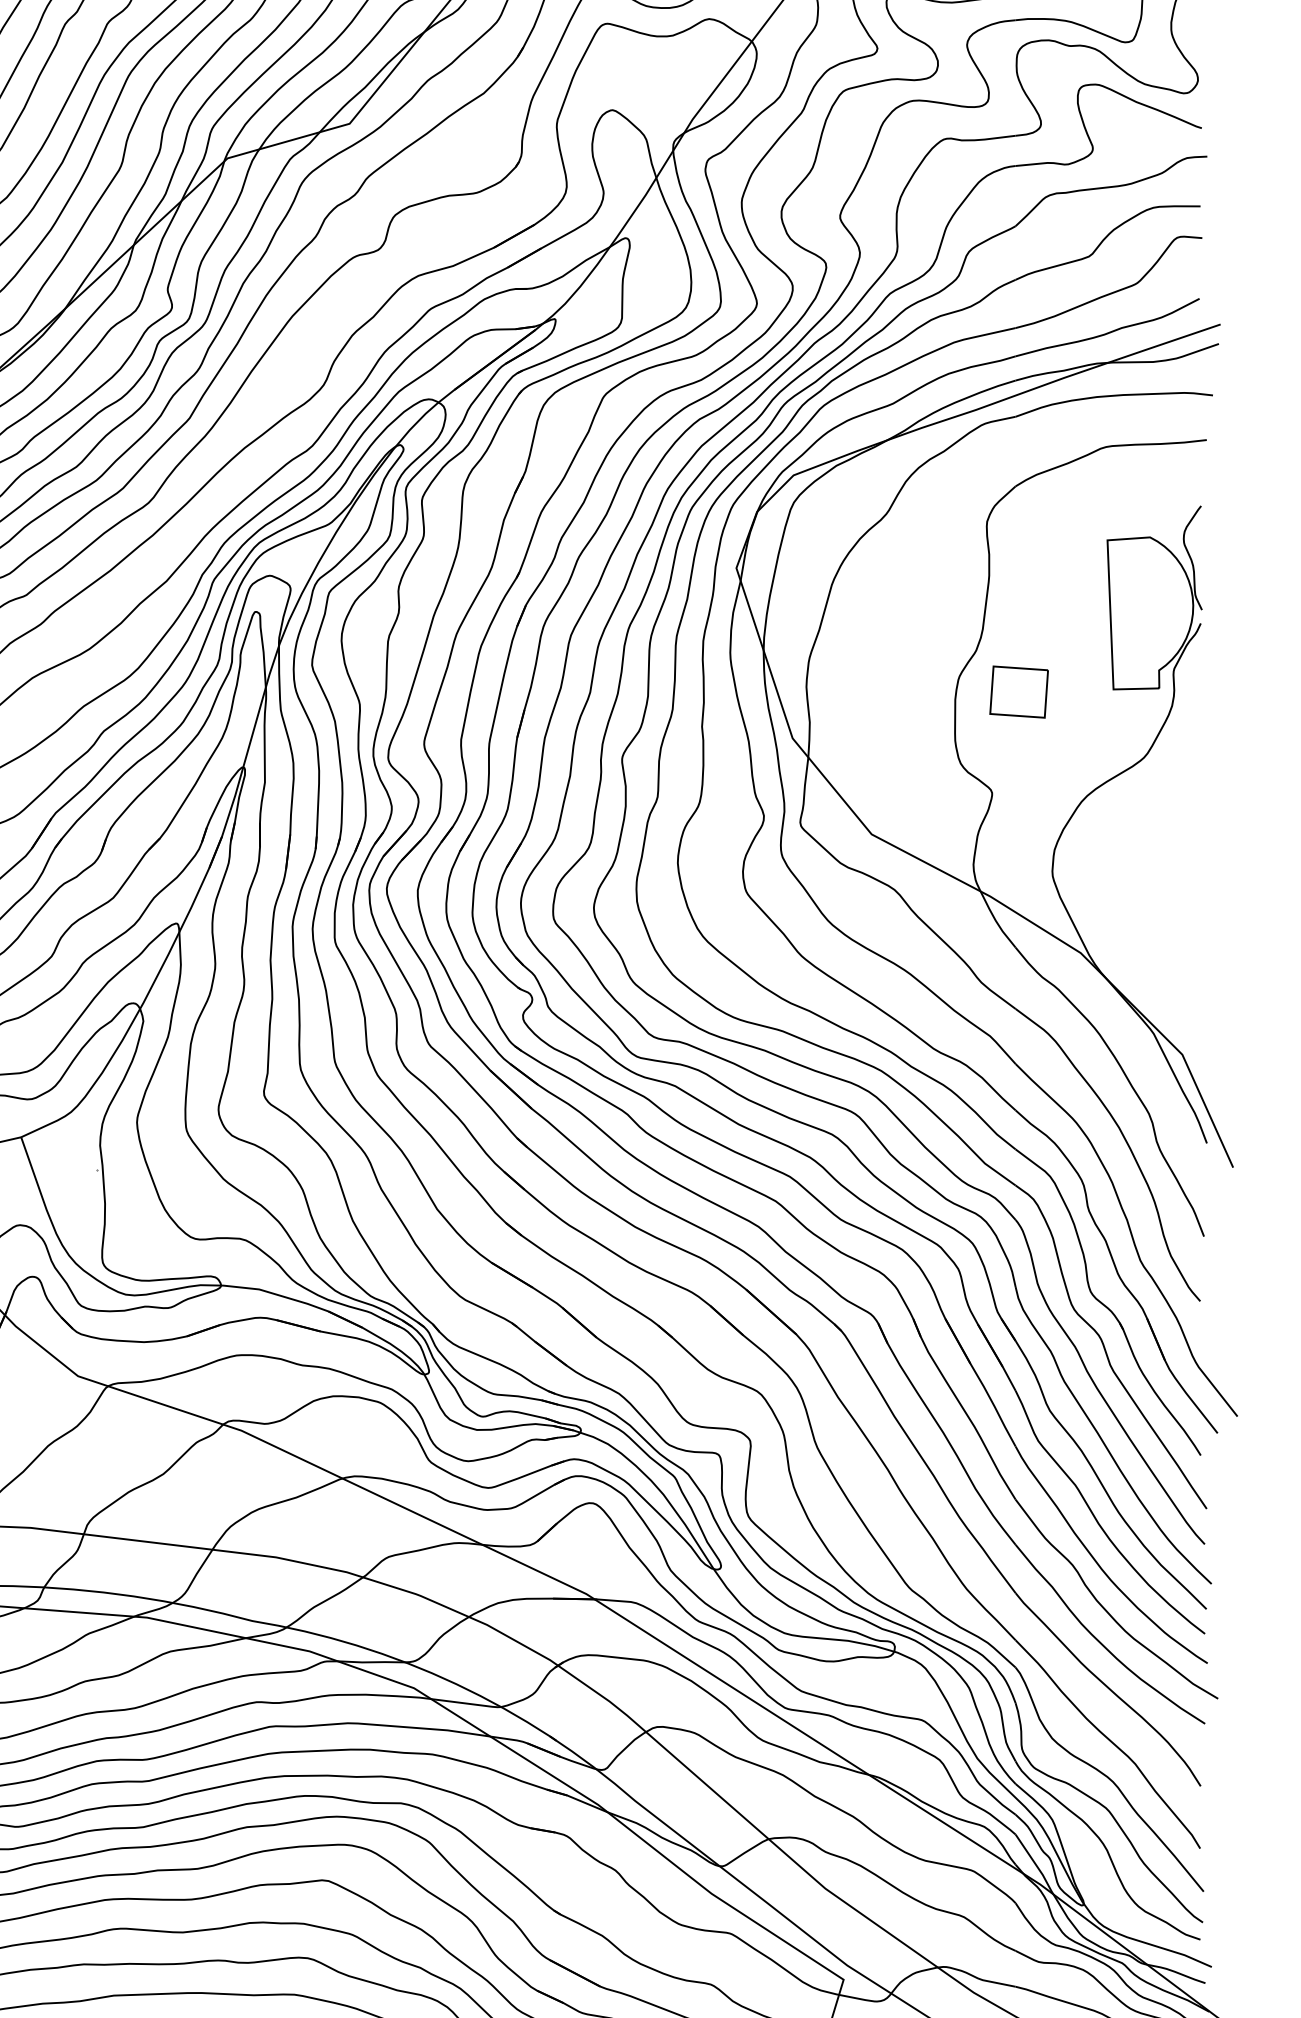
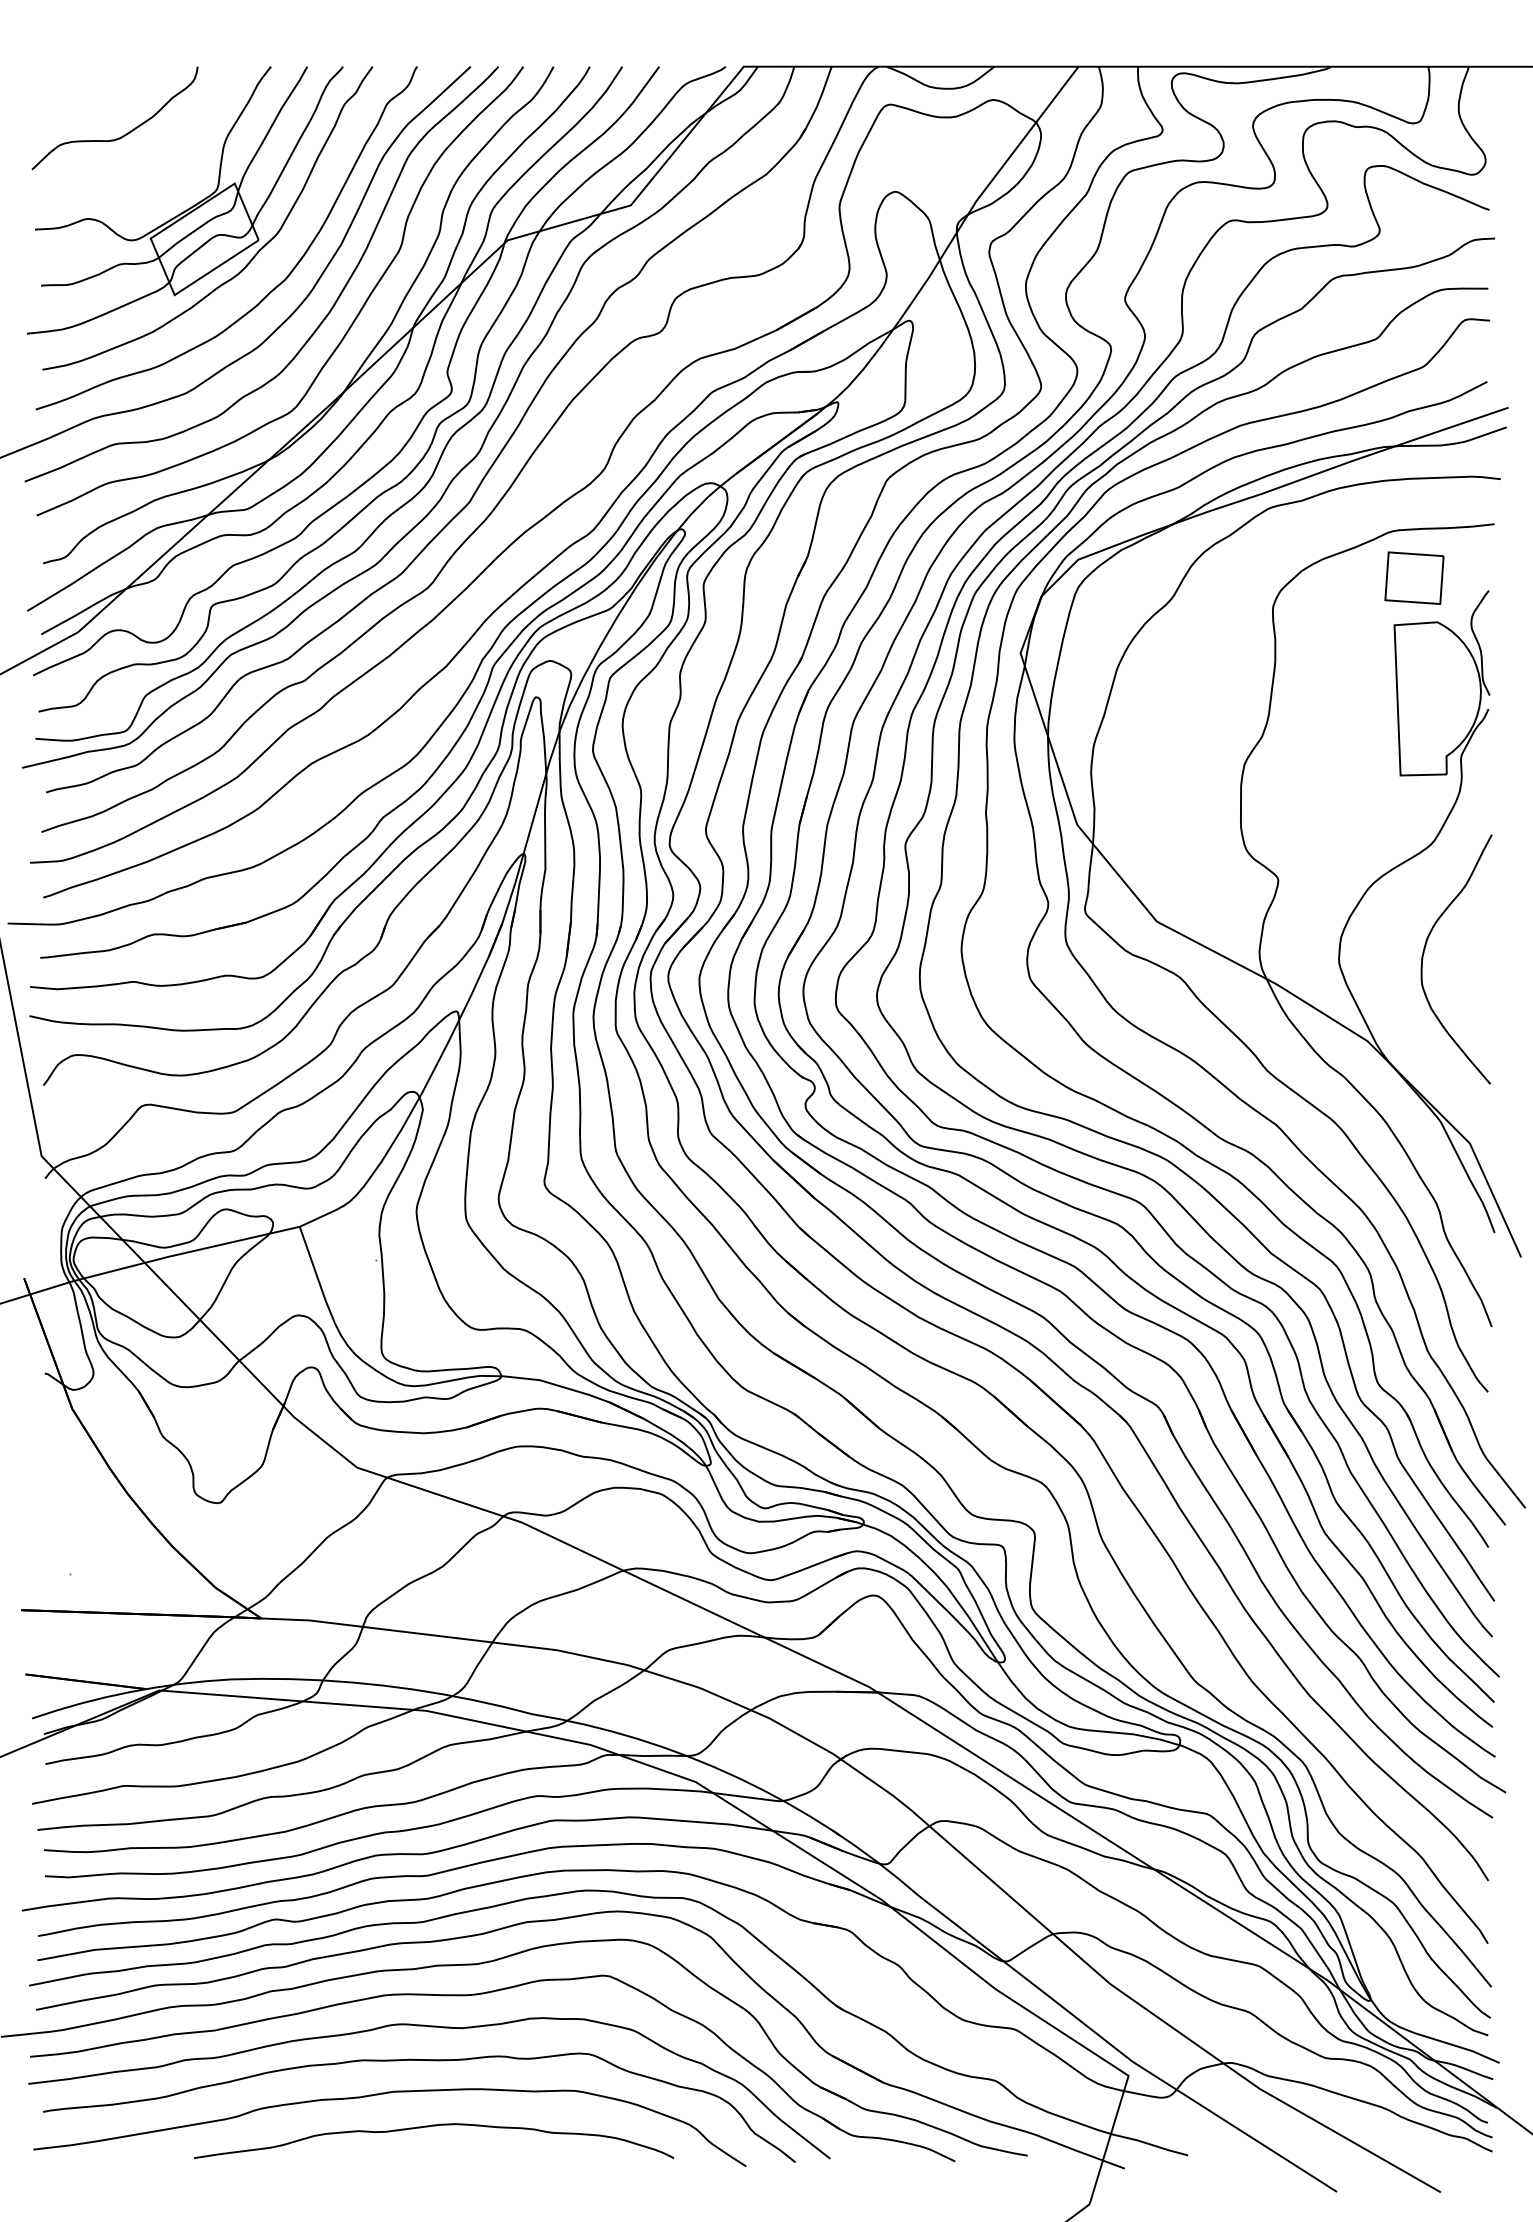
part: (1019, 691) -> (1414, 577), moved
curve: (1137, 866) -> (1424, 953), added

